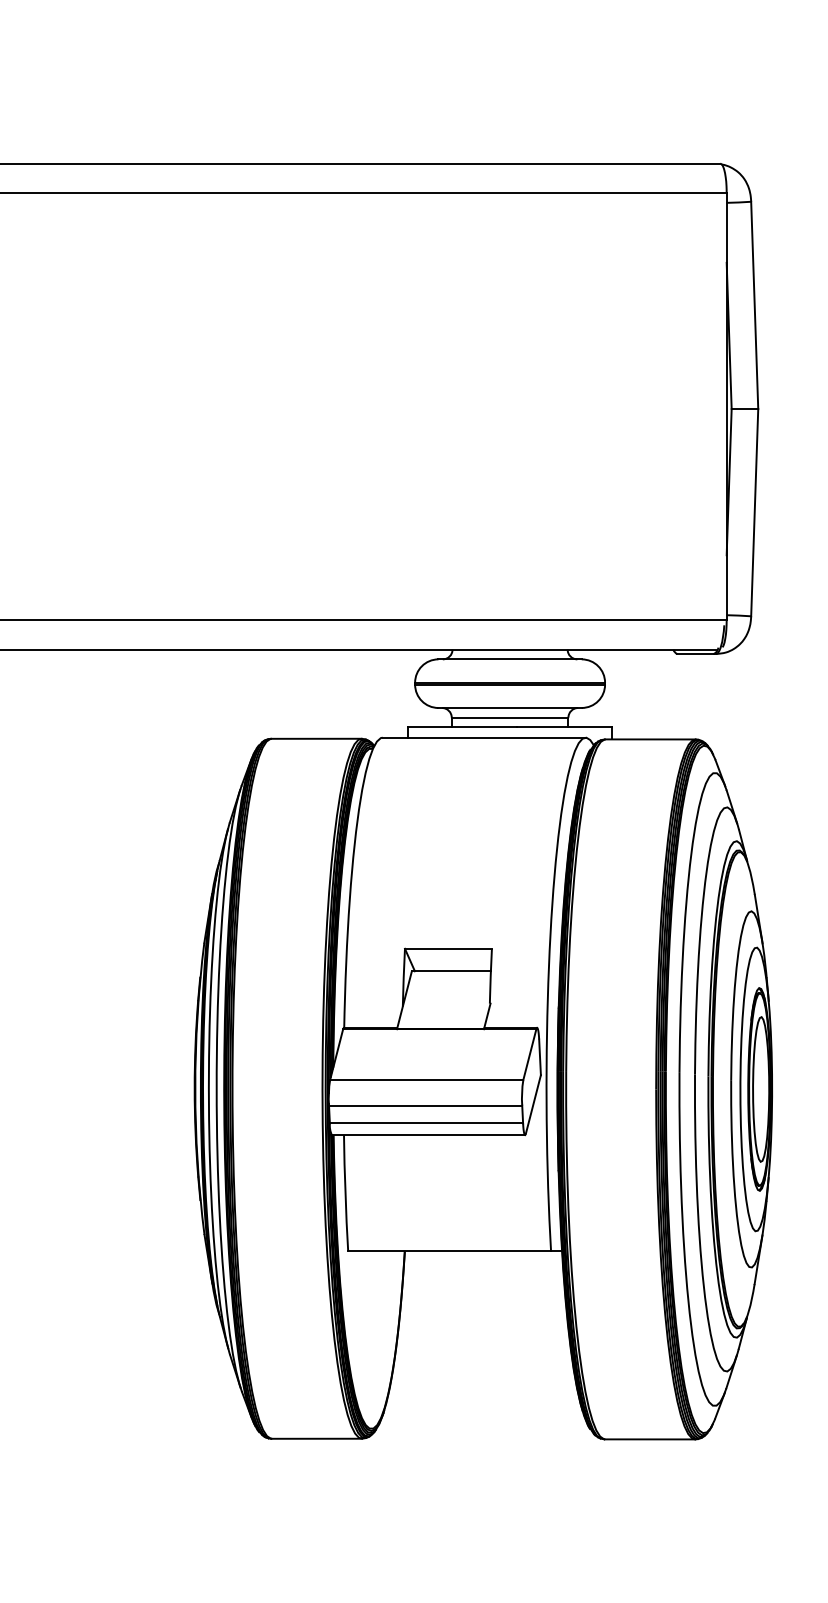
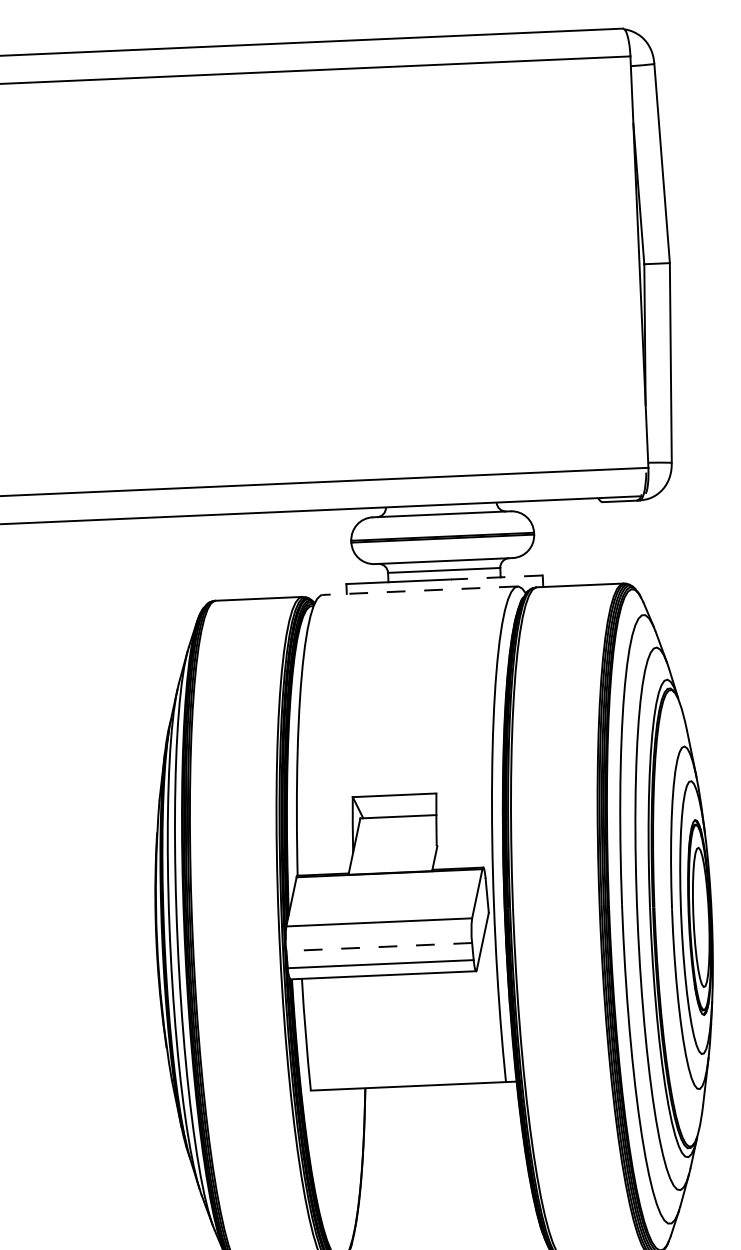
line: (564, 727) -> (496, 577), solid -> dashed
line: (483, 737) -> (419, 590), solid -> dashed
line: (425, 1105) -> (379, 946), solid -> dashed

